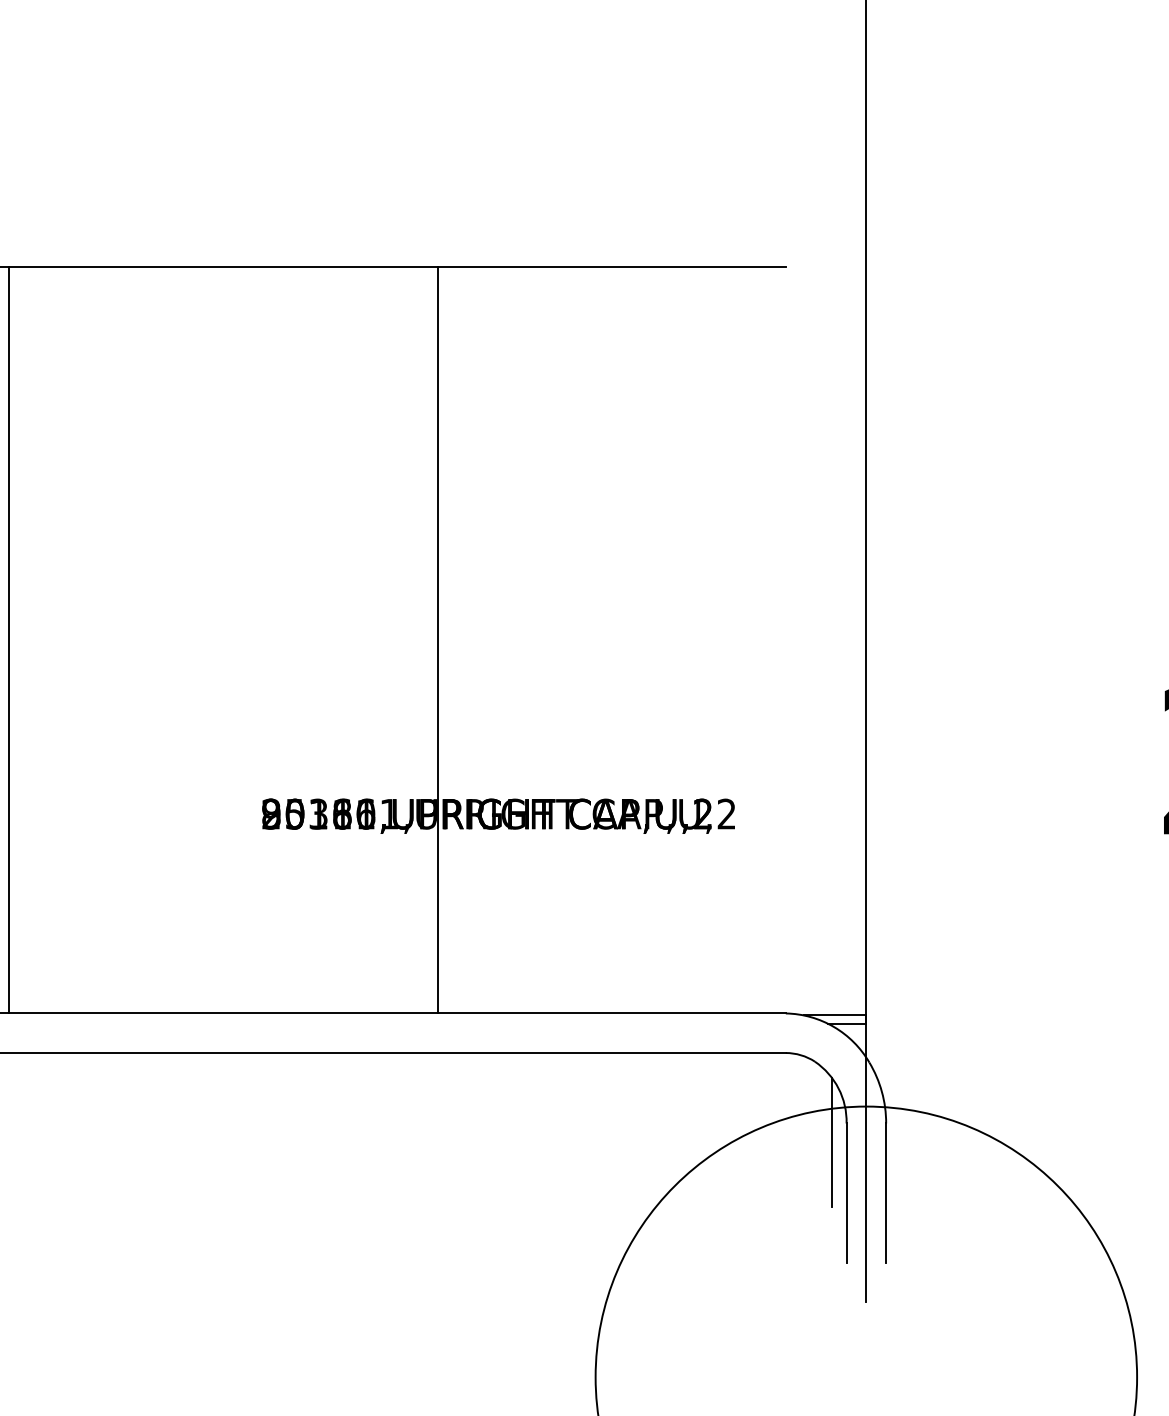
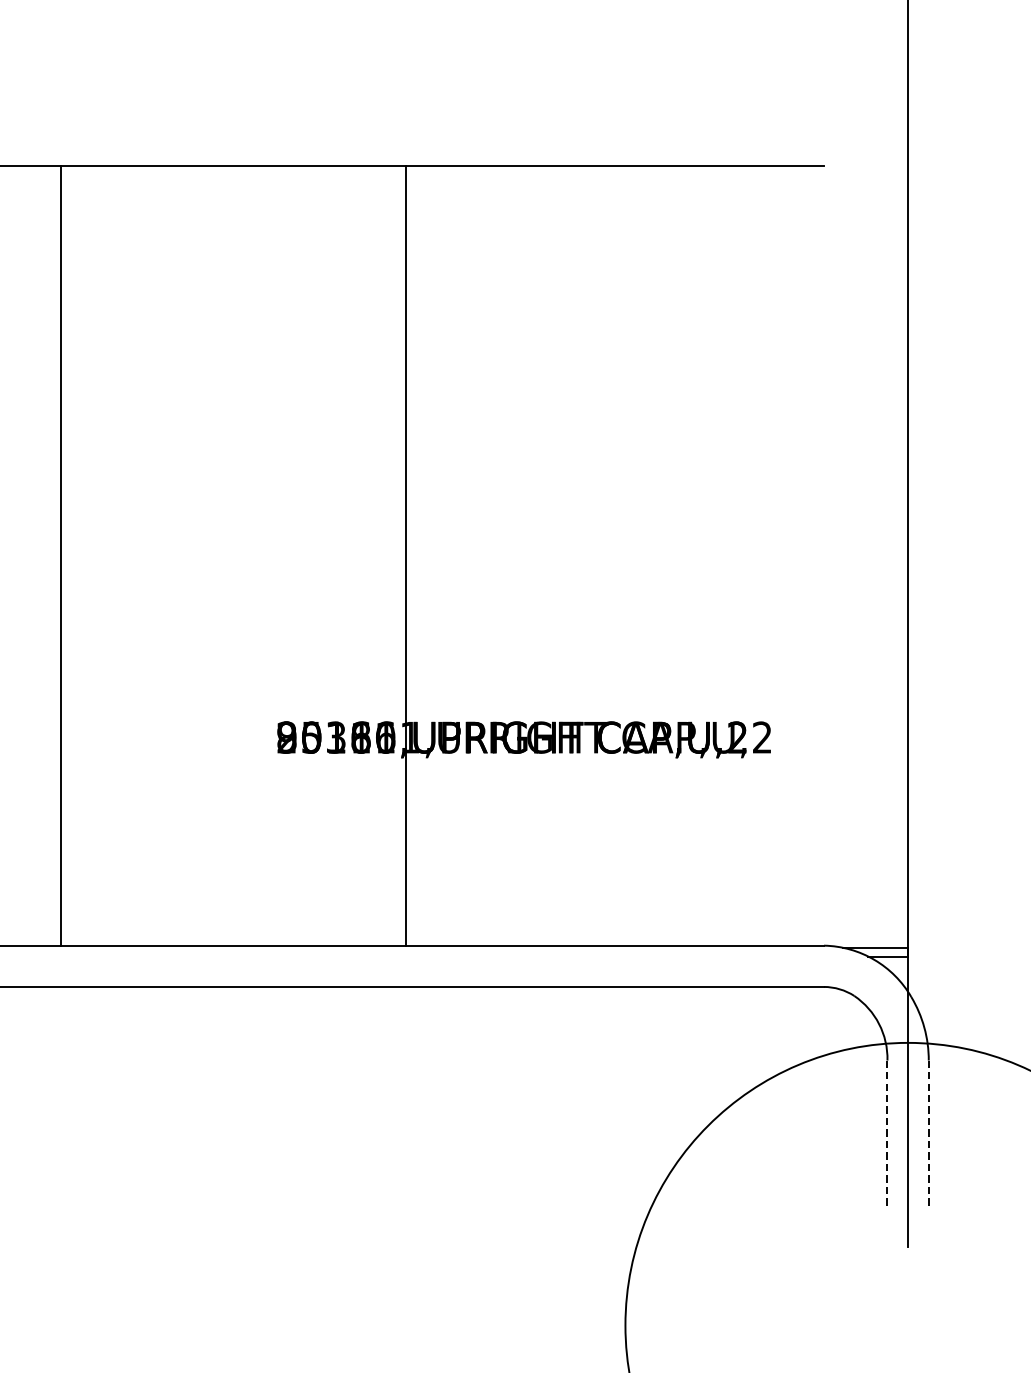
line: (9, 640) -> (61, 556), moved
line: (437, 640) -> (406, 556), moved
line: (832, 1142) -> (872, 1080), removed
line: (846, 1193) -> (887, 1133), solid -> dashed
line: (886, 1193) -> (929, 1133), solid -> dashed

